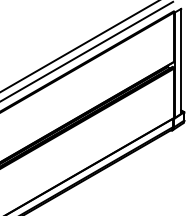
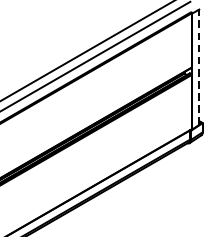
line: (181, 60) -> (199, 66), solid -> dashed

